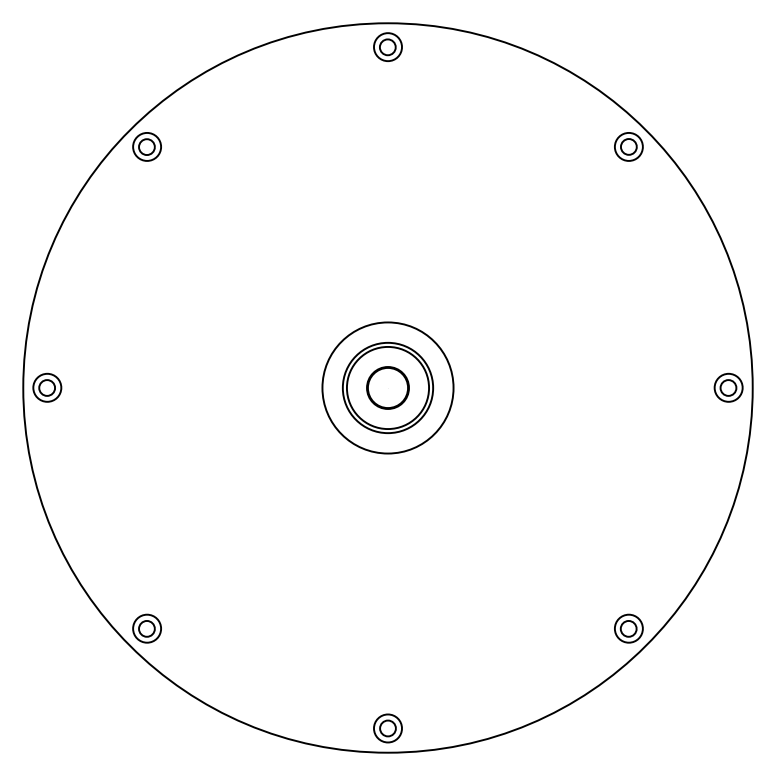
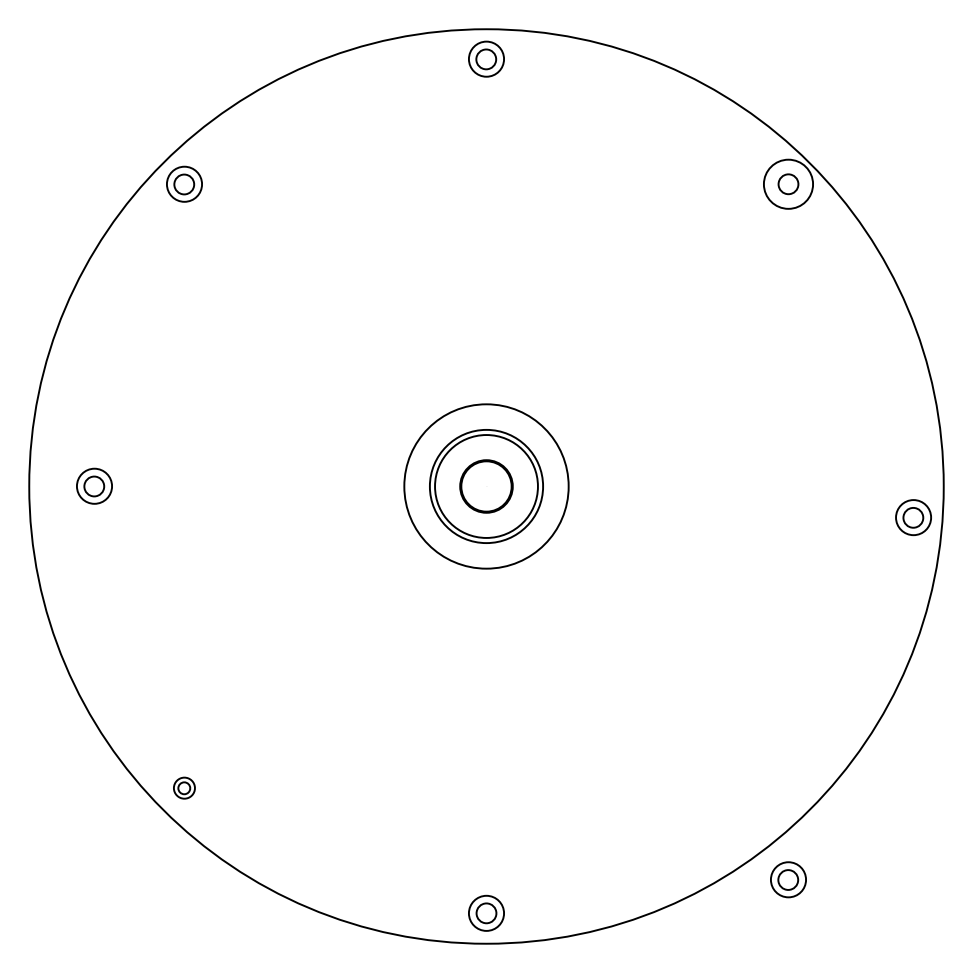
circle: (628, 146) -> (788, 183), size x1.4
part: (47, 387) -> (94, 485), moved
part: (728, 387) -> (913, 517), moved
part: (146, 628) -> (183, 788), size x0.6
part: (628, 628) -> (788, 879), moved

